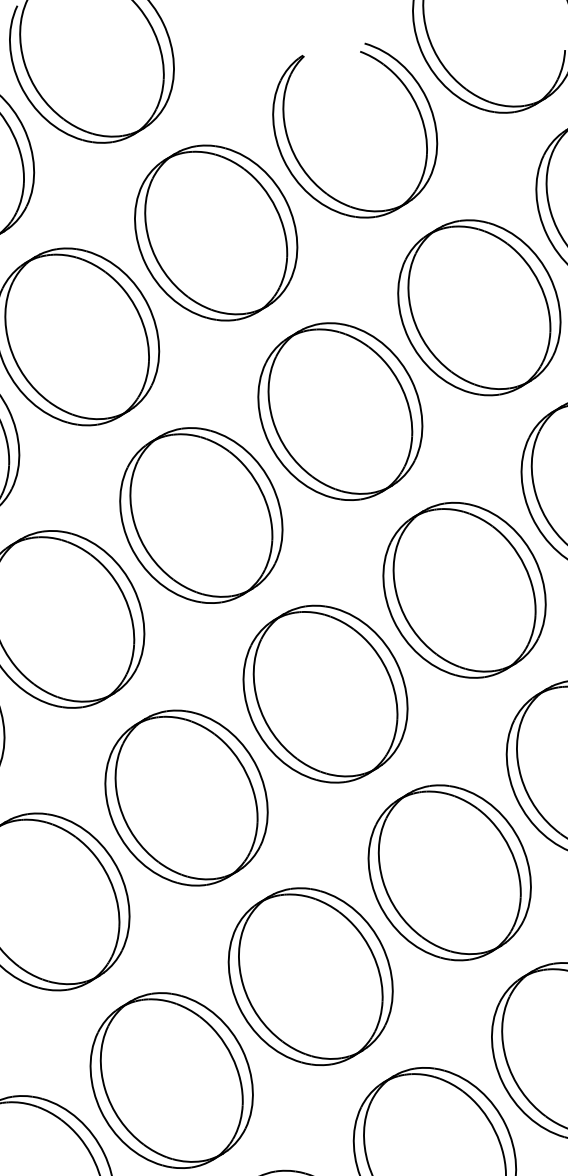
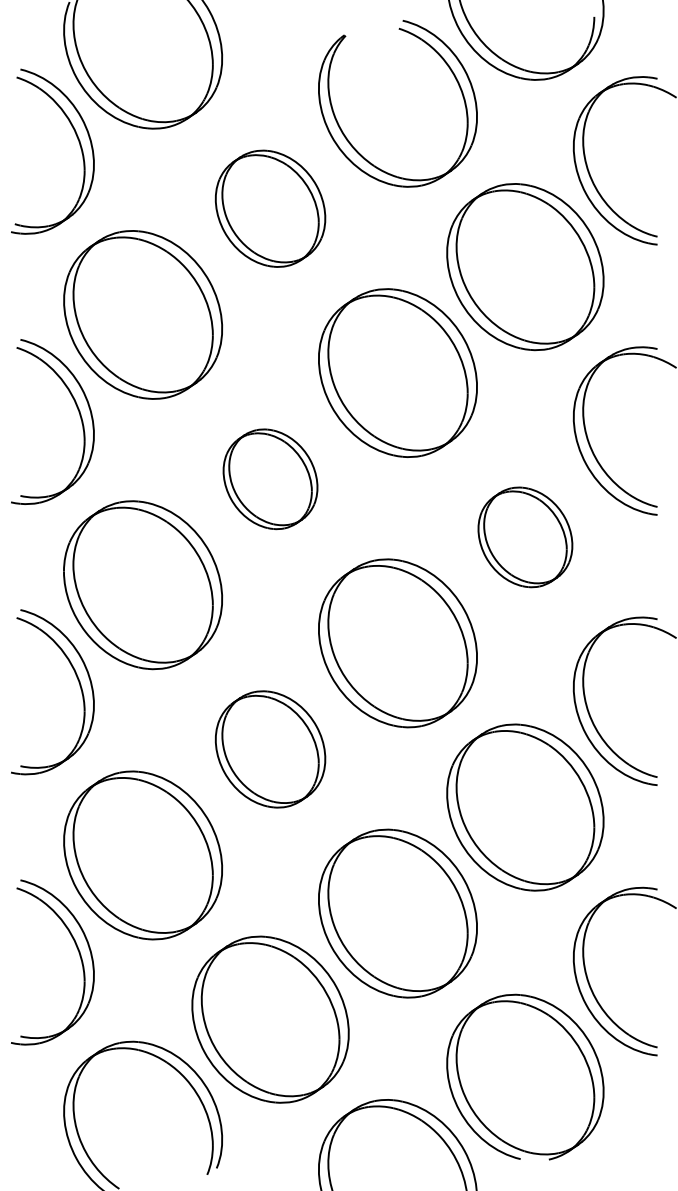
part: (216, 232) -> (270, 208), size x0.7
part: (201, 515) -> (270, 479), size x0.6
part: (464, 590) -> (525, 537), size x0.6
part: (186, 798) -> (270, 749), size x0.7

